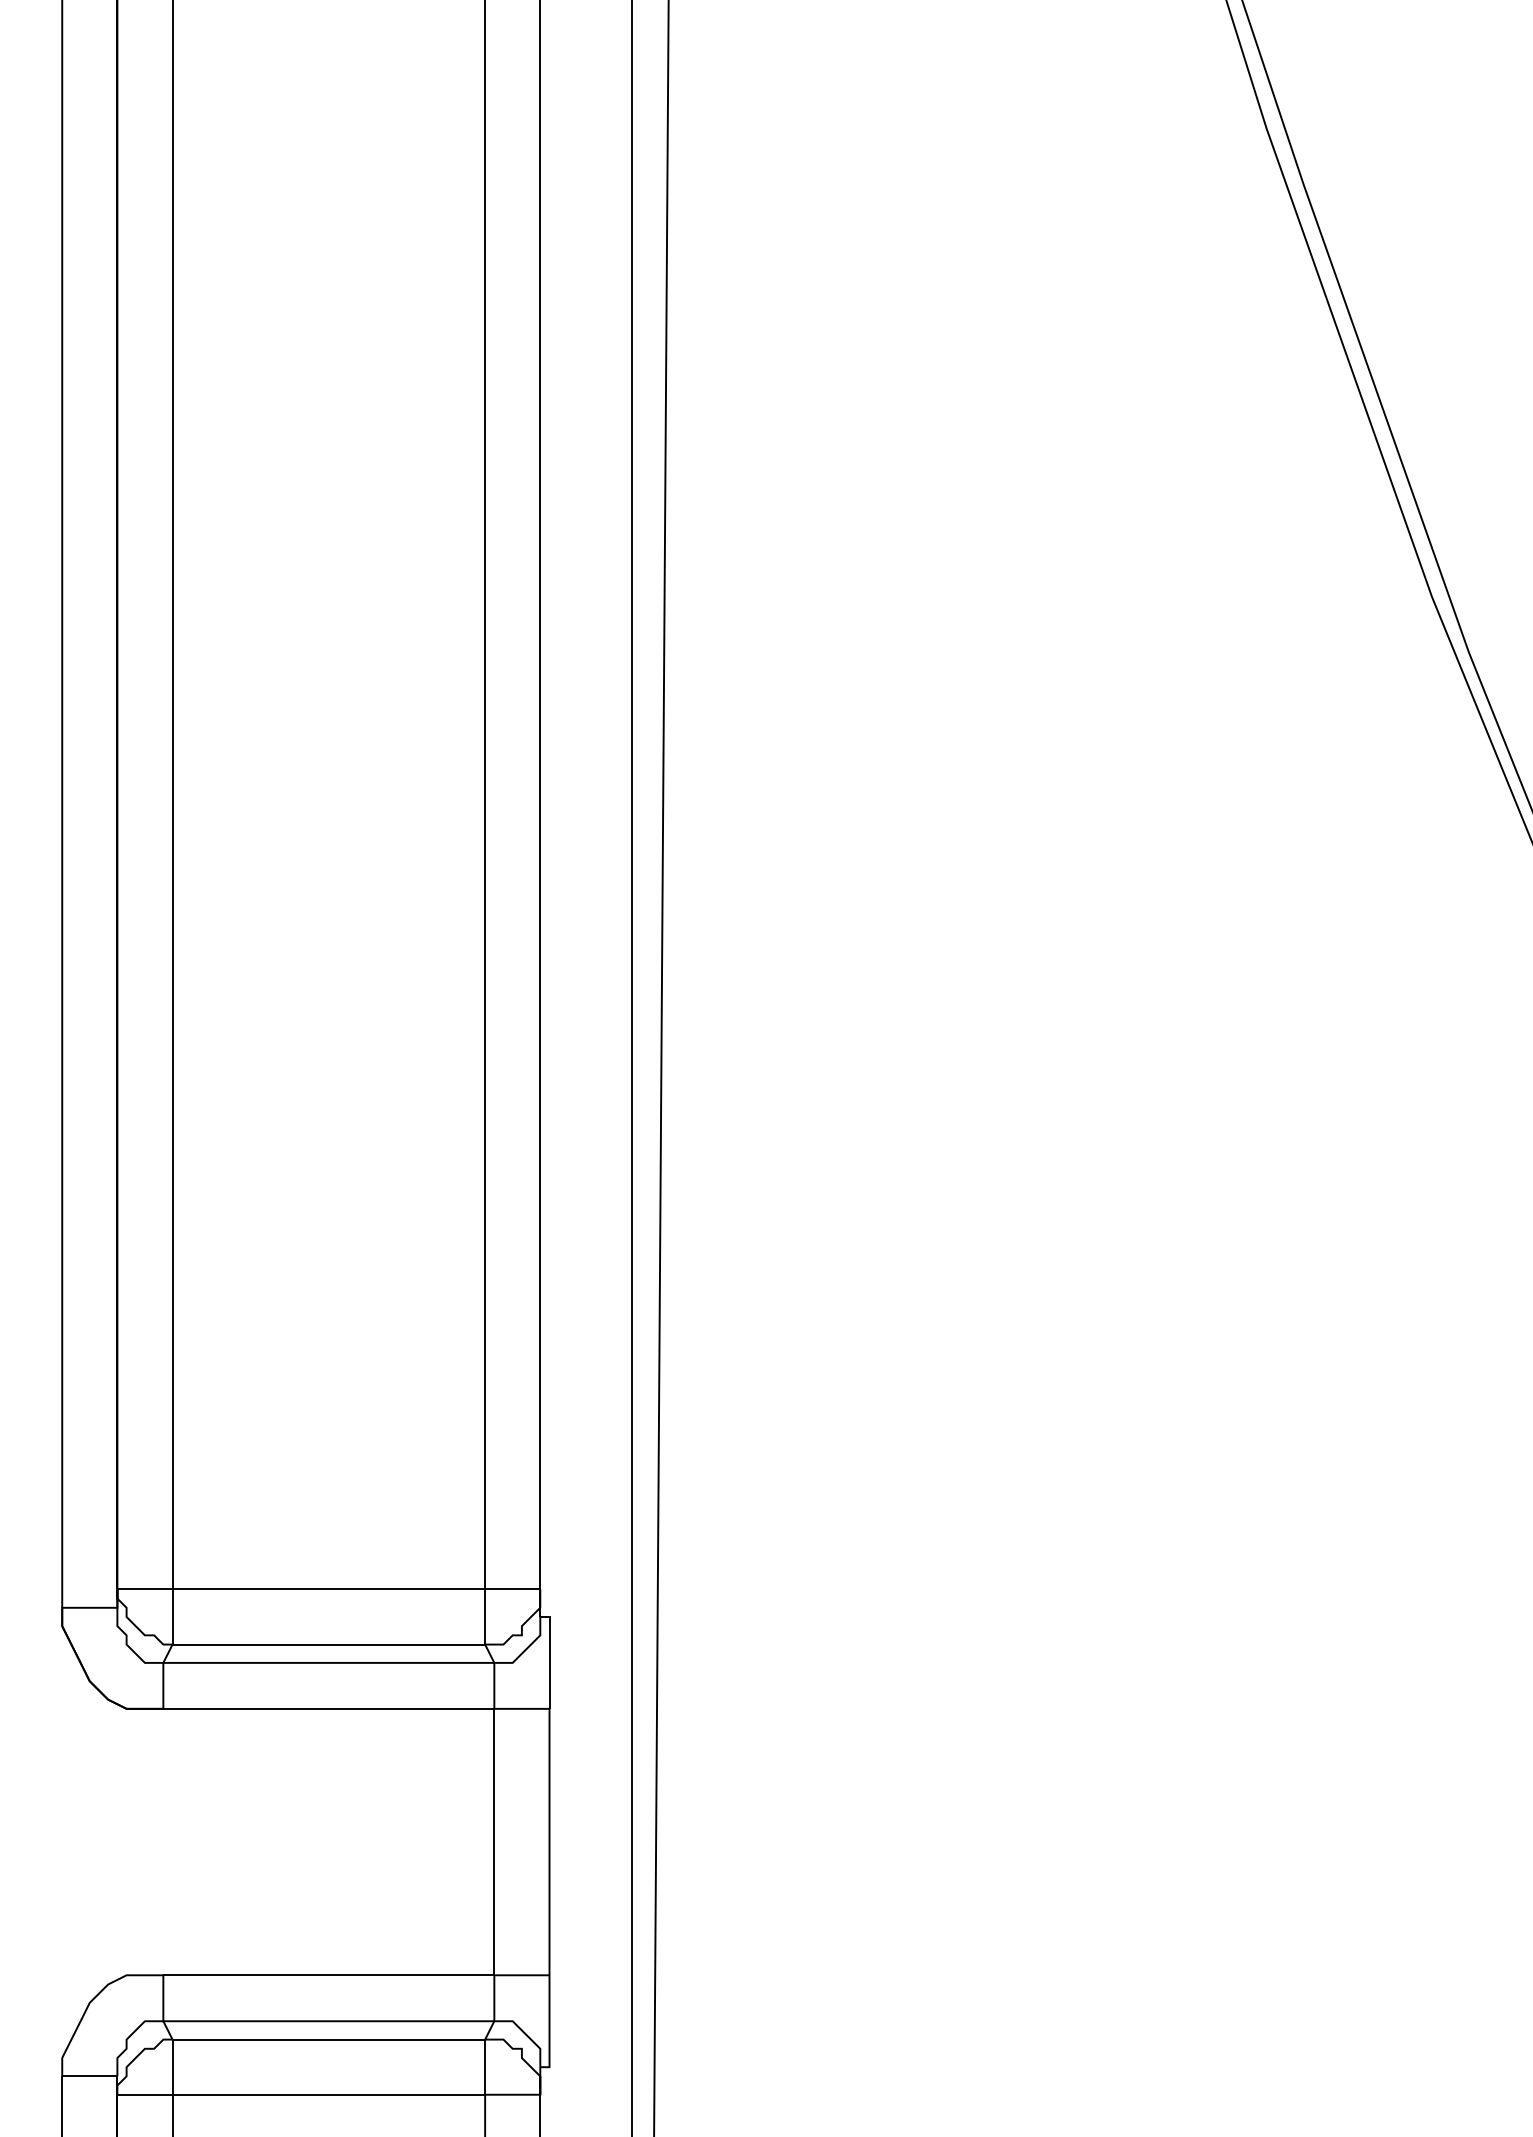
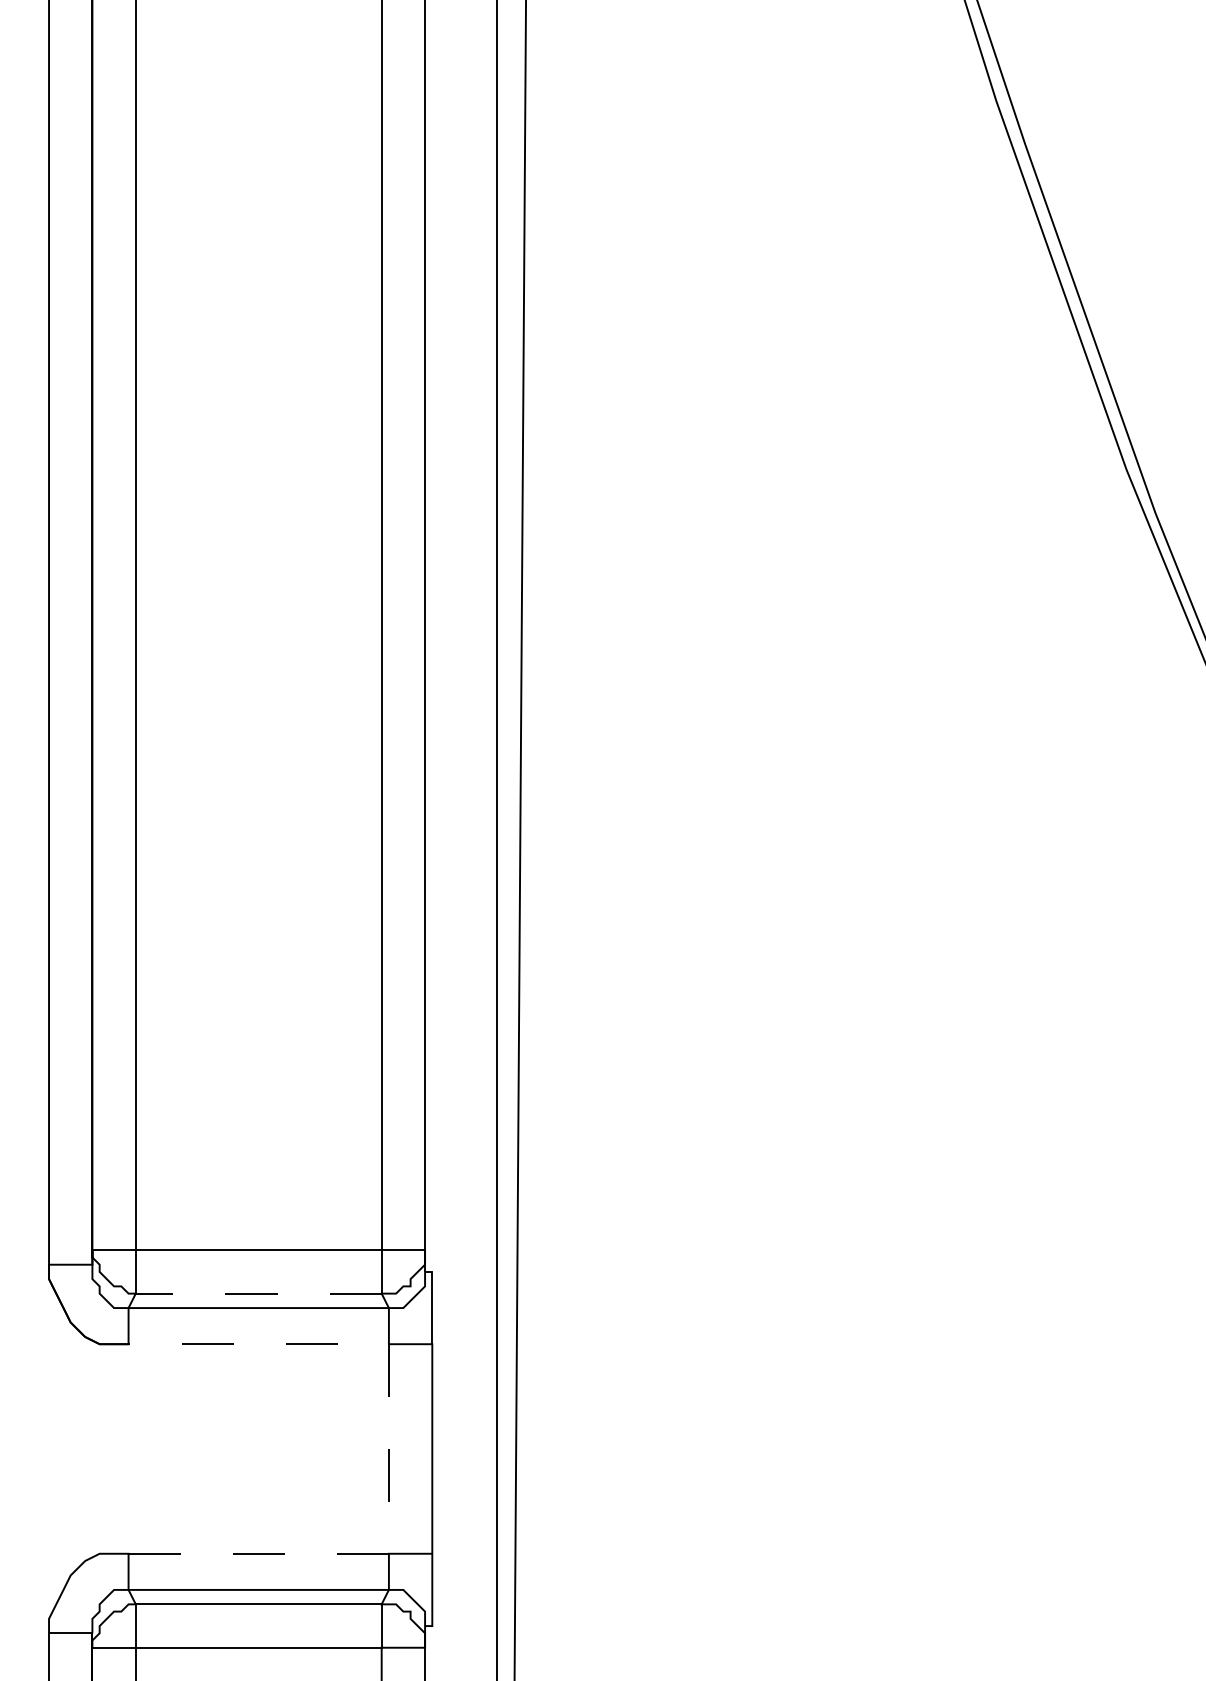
line: (328, 1644) -> (258, 1293), solid -> dashed
line: (493, 1841) -> (388, 1448), solid -> dashed

